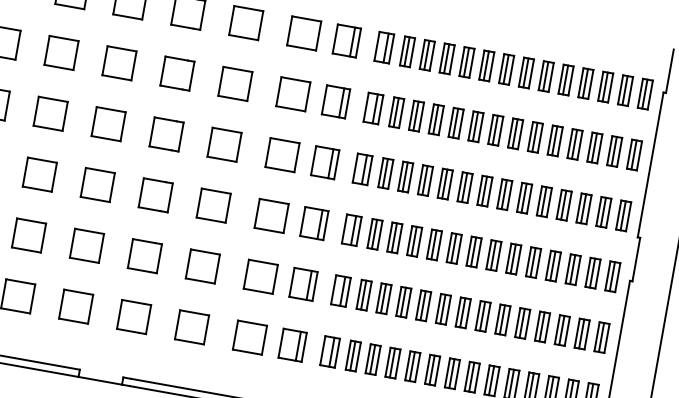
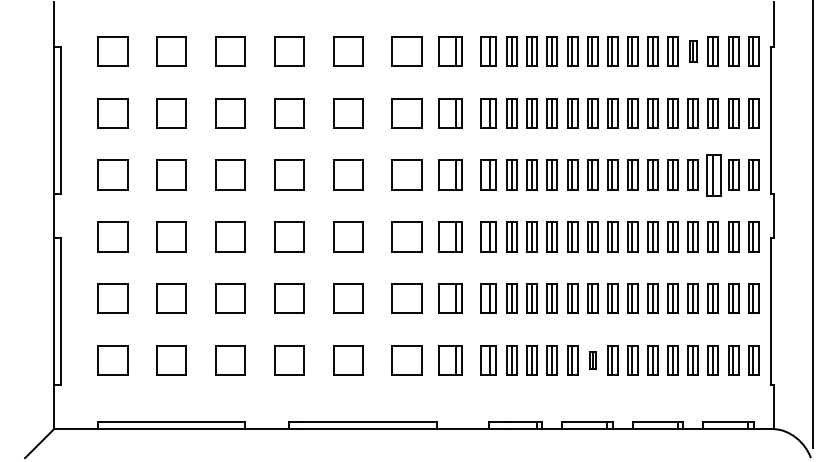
part: (585, 83) -> (692, 51), size x0.7
part: (583, 208) -> (712, 174), size x1.4
part: (432, 370) -> (592, 360), size x0.6

